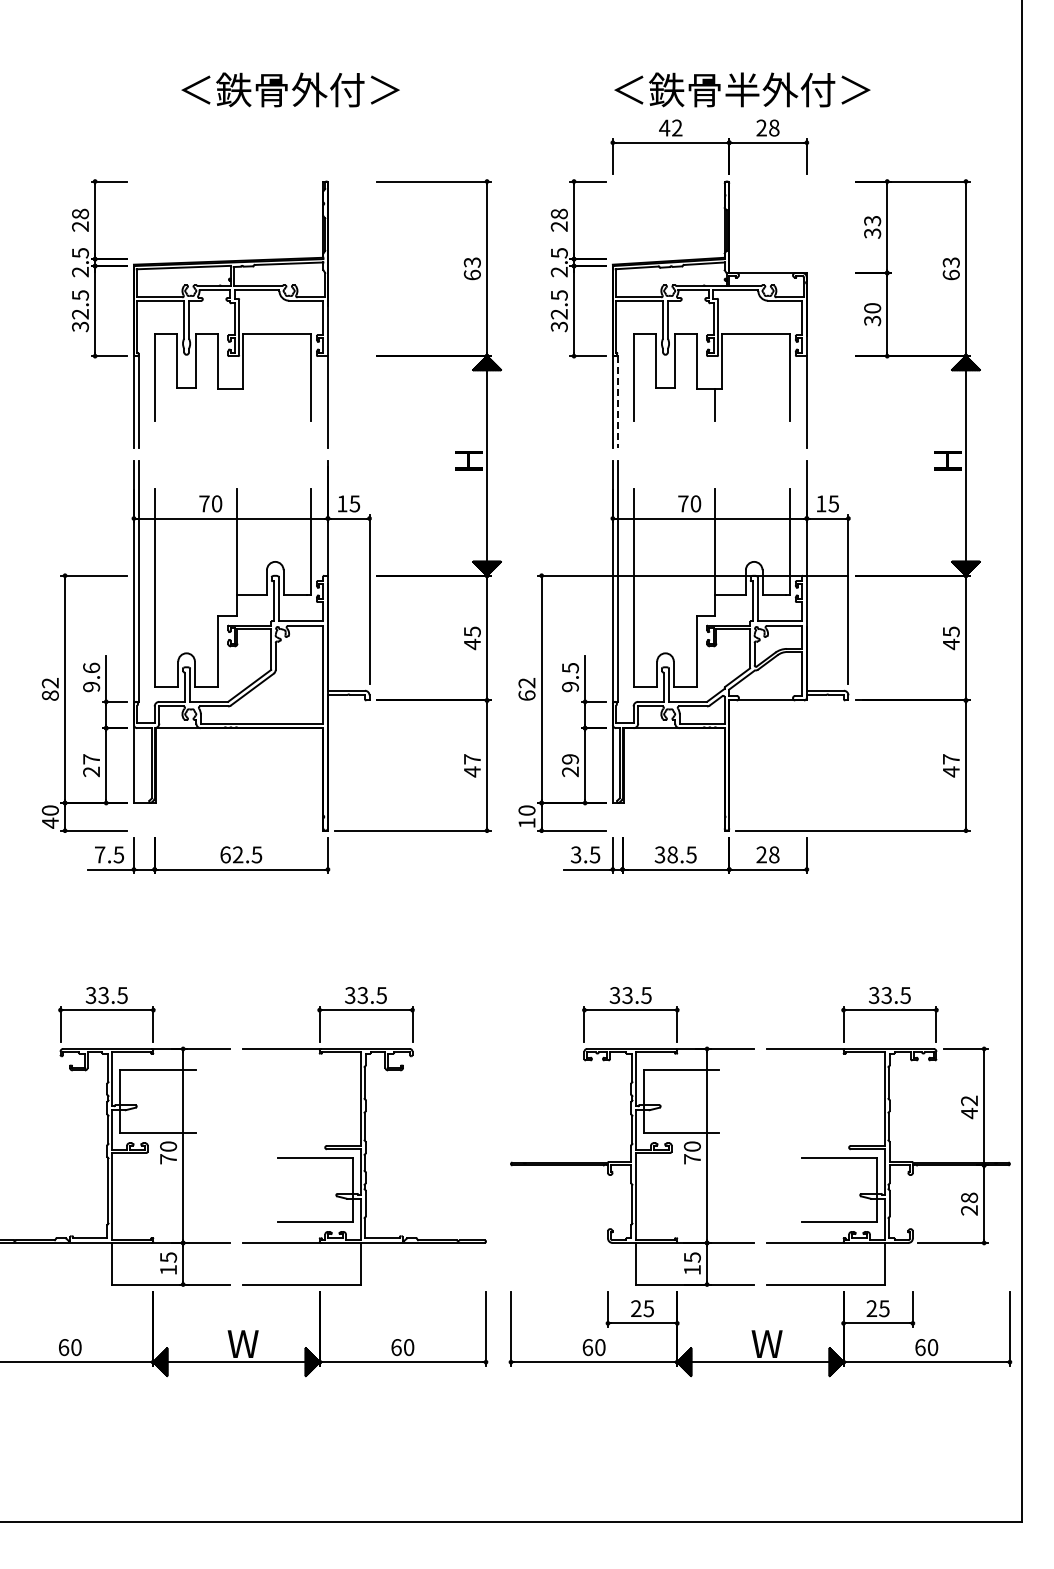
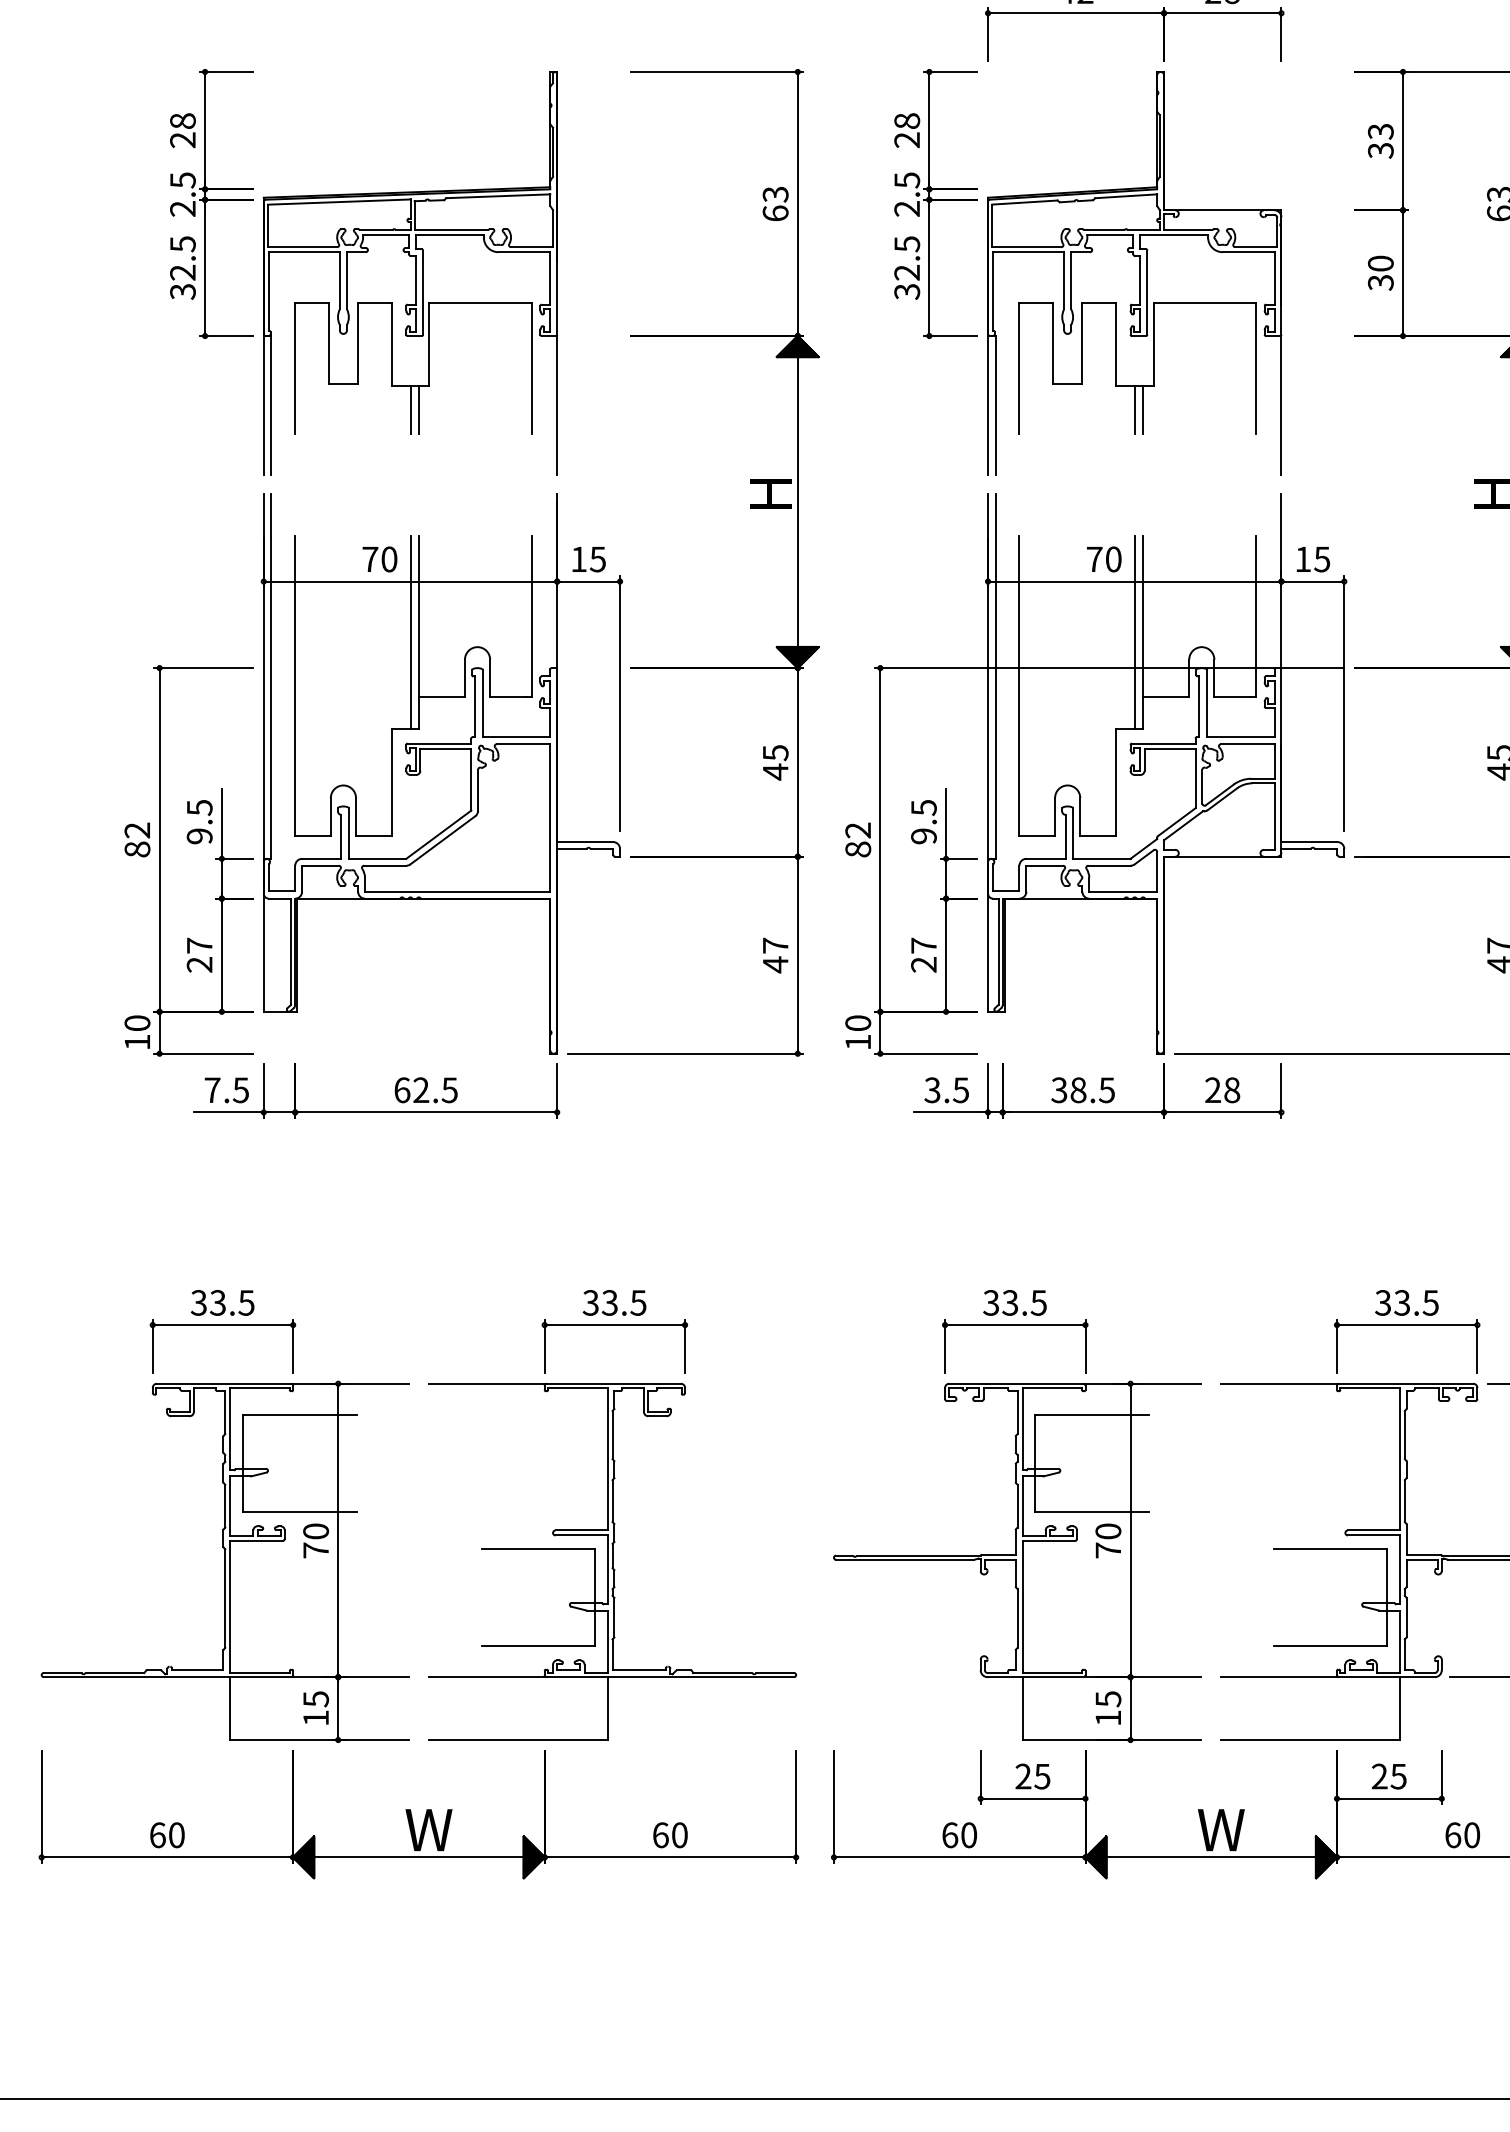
line: (617, 402) -> (995, 406), dashed -> solid
line: (231, 404) -> (411, 409), added
line: (236, 404) -> (418, 409), added
line: (710, 404) -> (1135, 409), added
line: (231, 551) -> (411, 631), added
line: (710, 551) -> (1135, 631), added
text: (91, 667) -> (199, 806), 9.6 -> 9.5
text: (526, 695) -> (857, 849), 62 -> 82
text: (570, 759) -> (923, 946), 29 -> 27
text: (50, 822) -> (137, 1041), 40 -> 10

